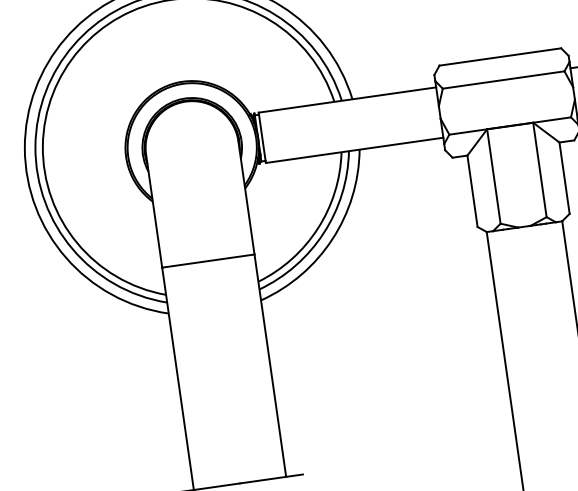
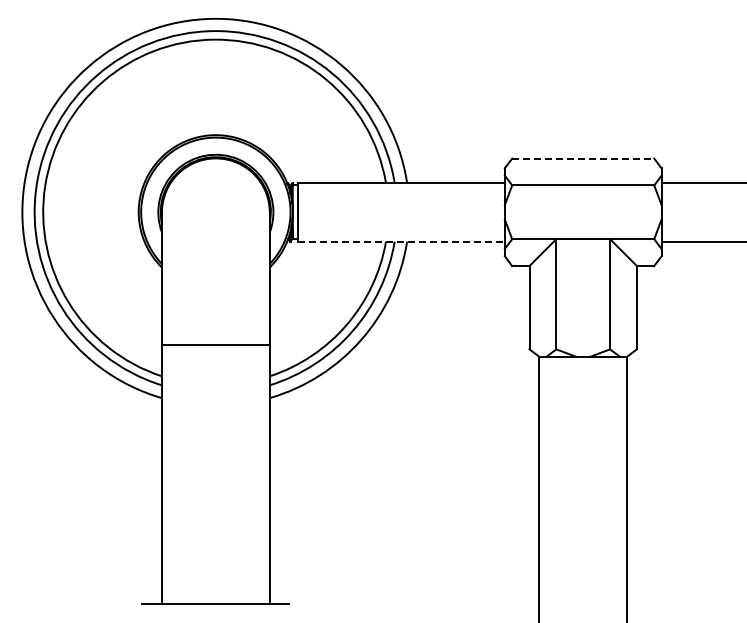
line: (500, 56) -> (583, 158), solid -> dashed
line: (354, 150) -> (401, 241), solid -> dashed

